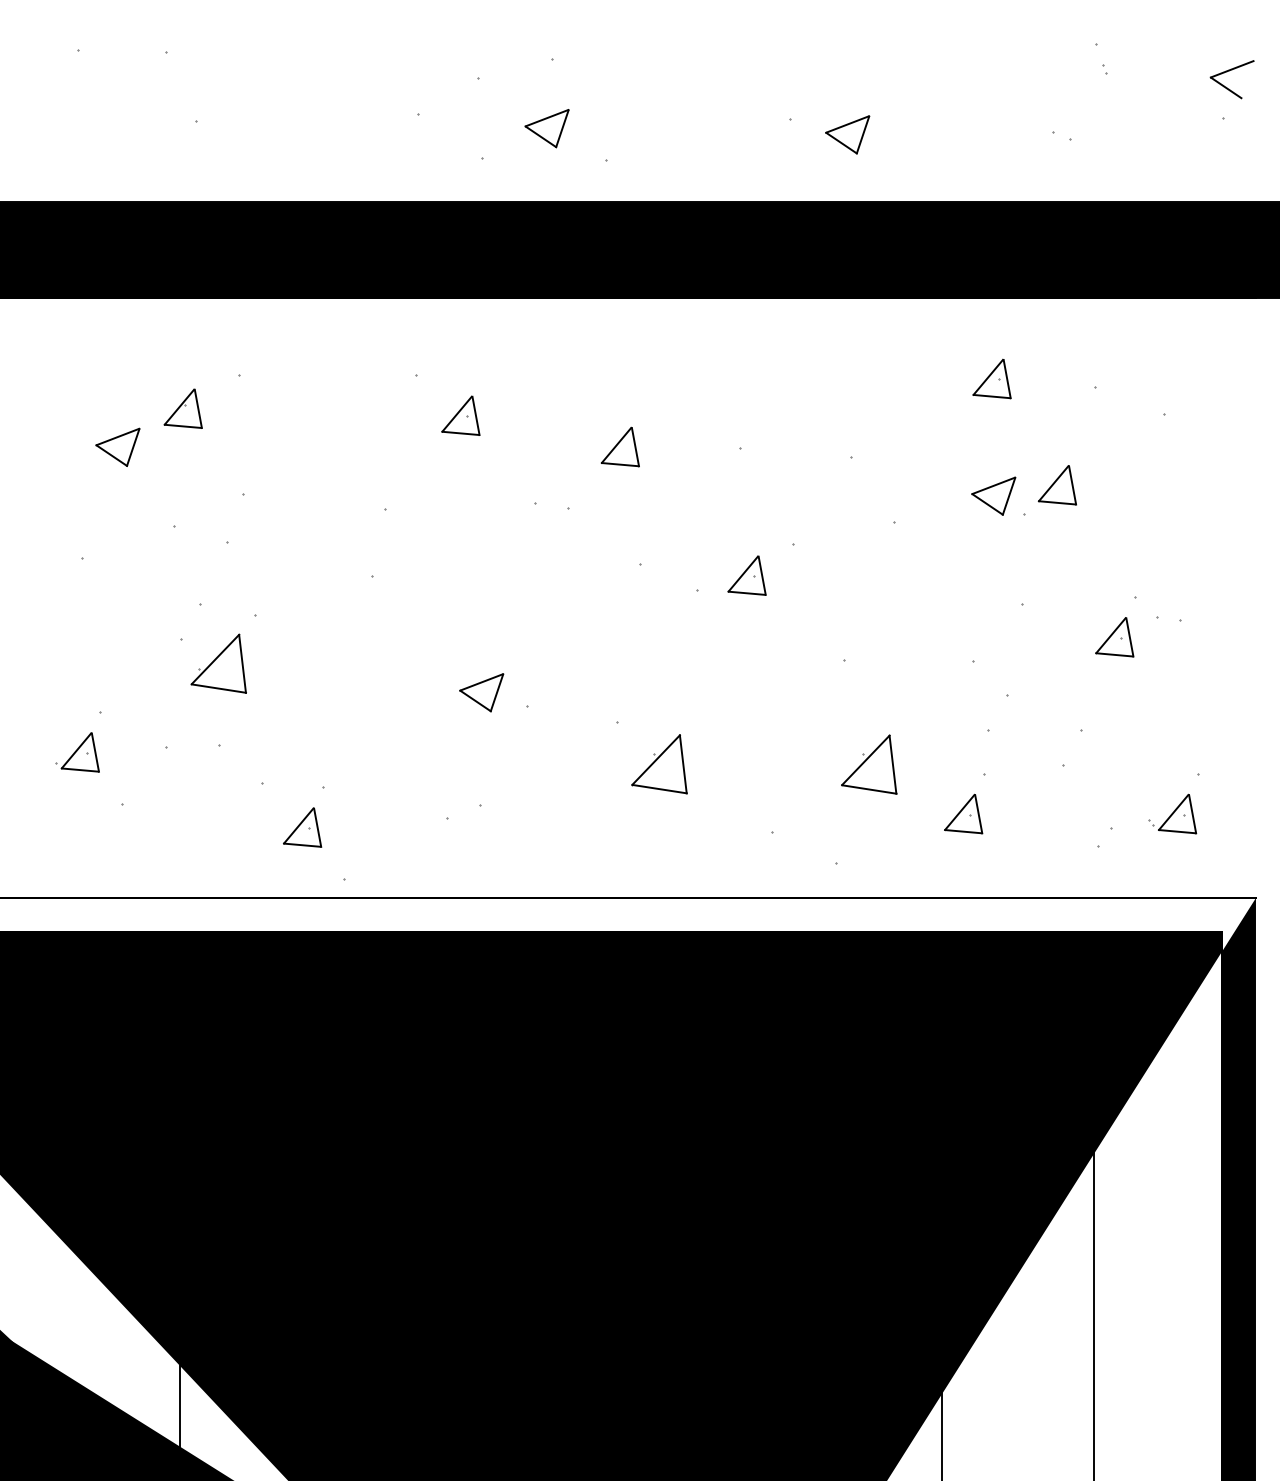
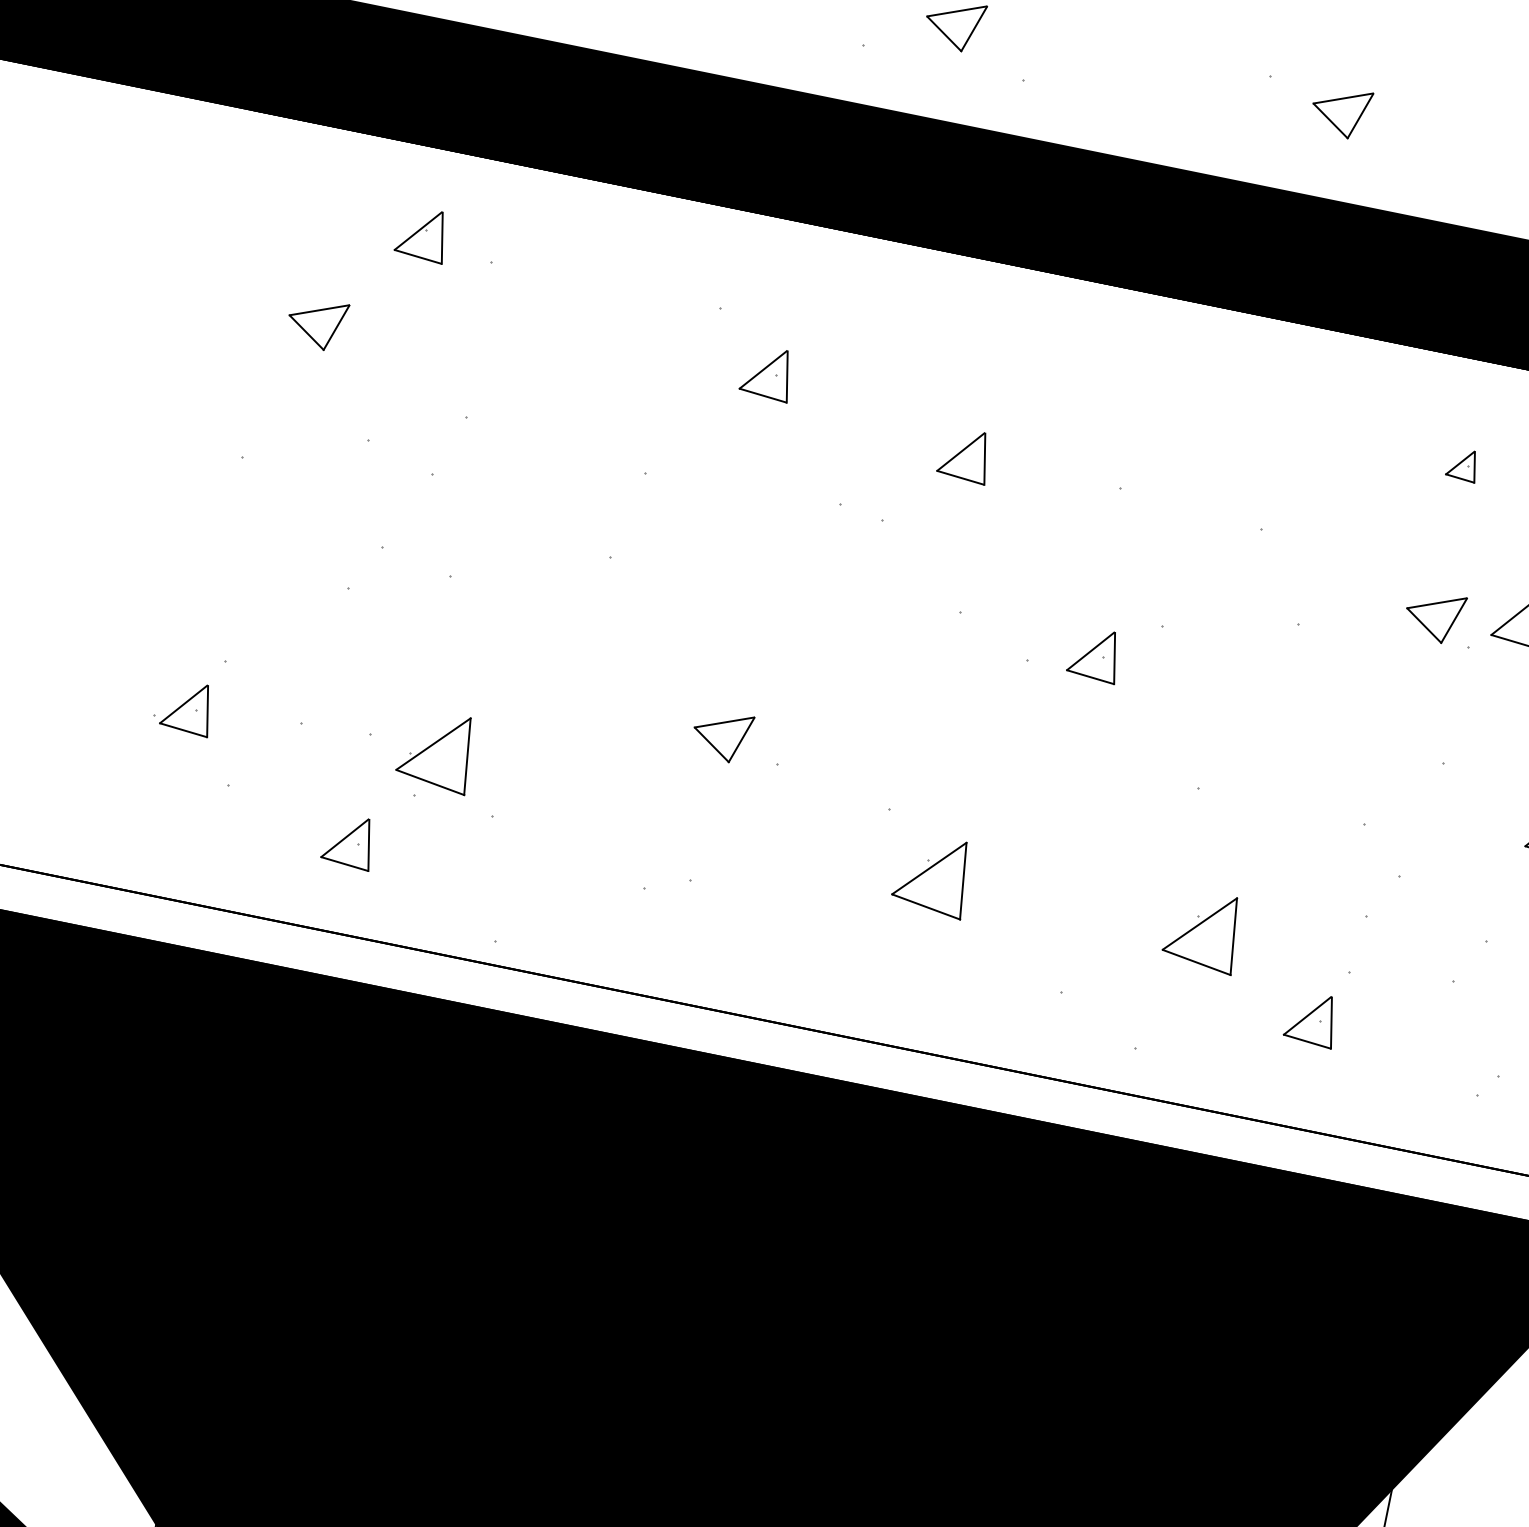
part: (991, 378) -> (1462, 464), size x0.6
part: (182, 408) -> (421, 233), moved
part: (218, 663) -> (436, 750), moved
part: (302, 827) -> (349, 841), moved

